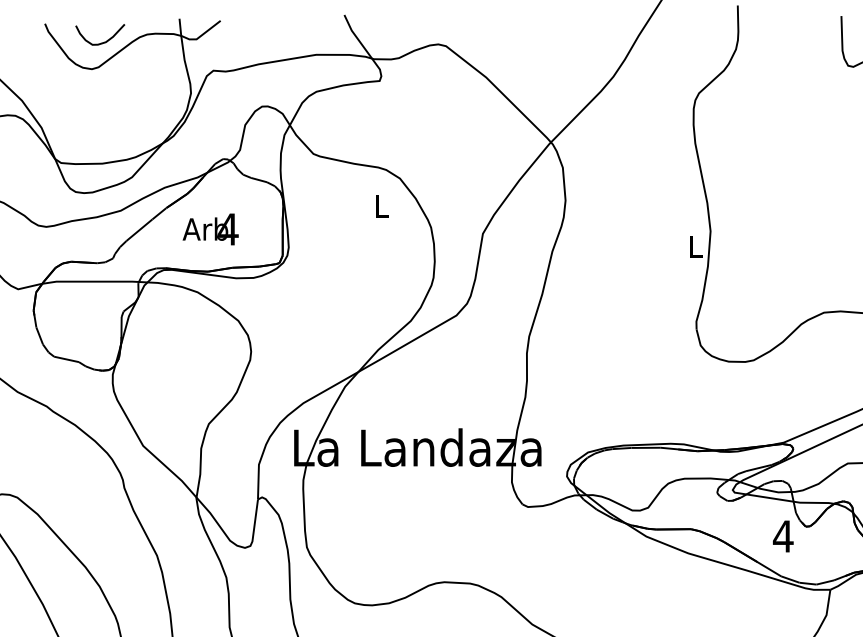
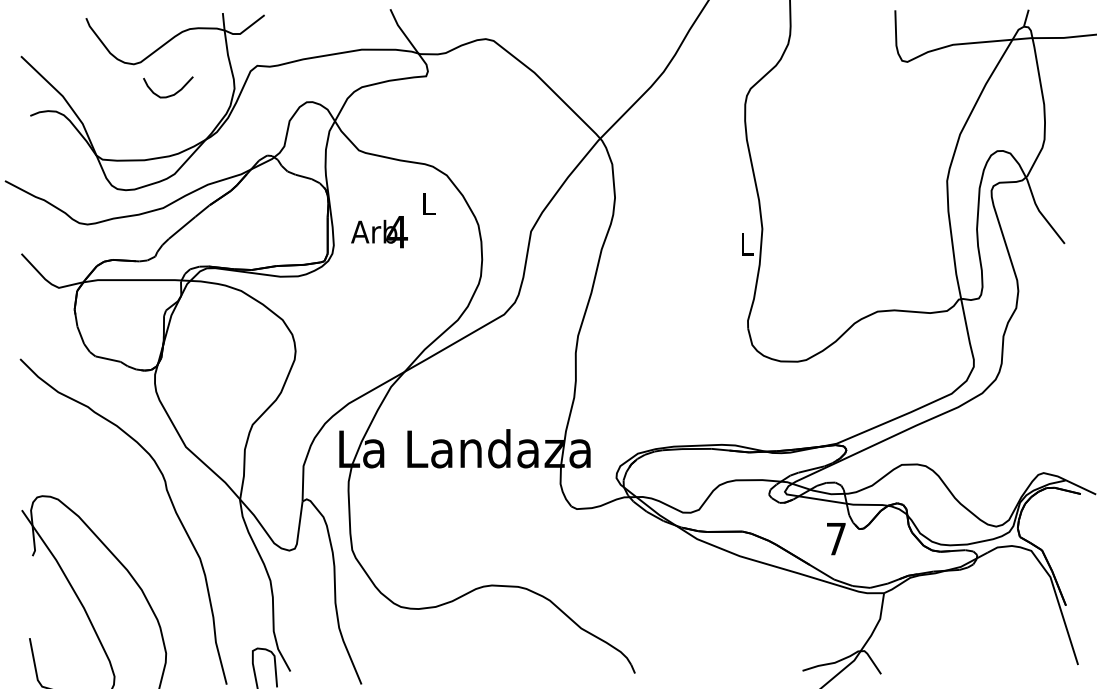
curve: (103, 41) -> (171, 94), moved
text: (210, 229) -> (379, 232), moved
text: (782, 536) -> (835, 539), 4 -> 7

